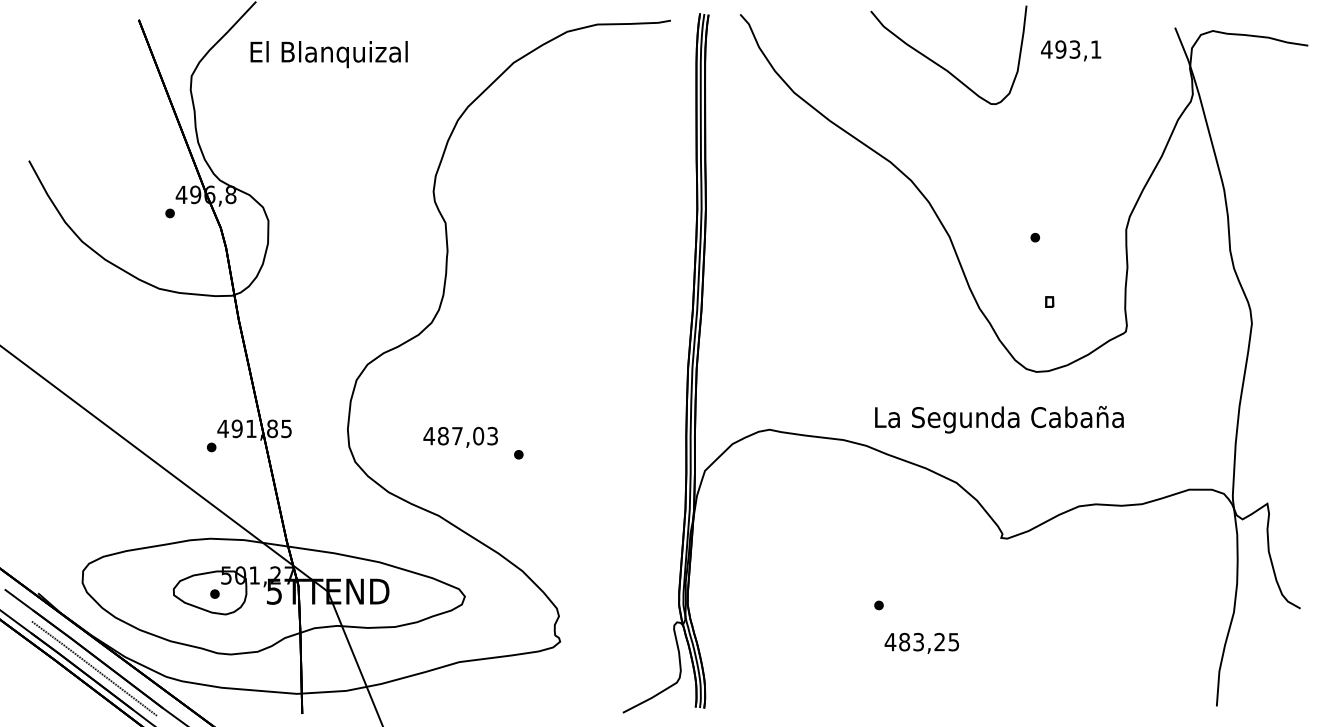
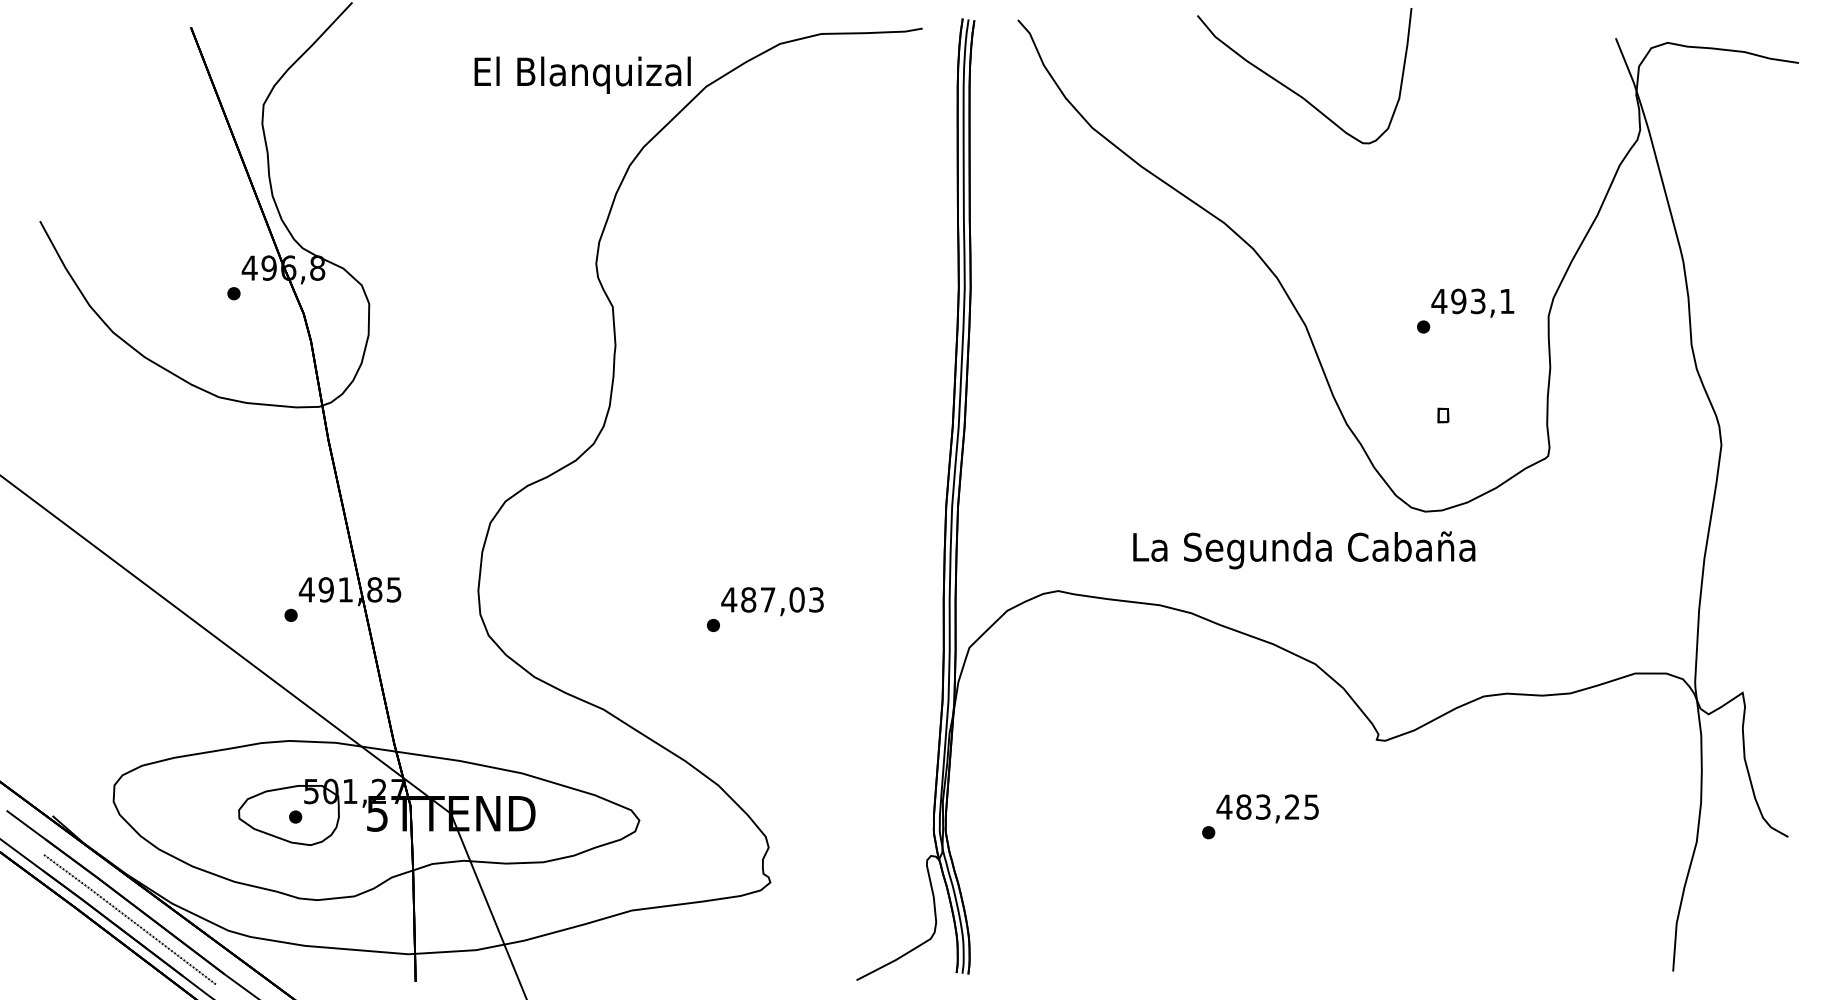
text: (1070, 50) -> (1472, 302), moved
text: (329, 54) -> (582, 74), moved
text: (999, 419) -> (1304, 550), moved
text: (460, 437) -> (772, 601), moved
text: (921, 643) -> (1267, 808), moved

